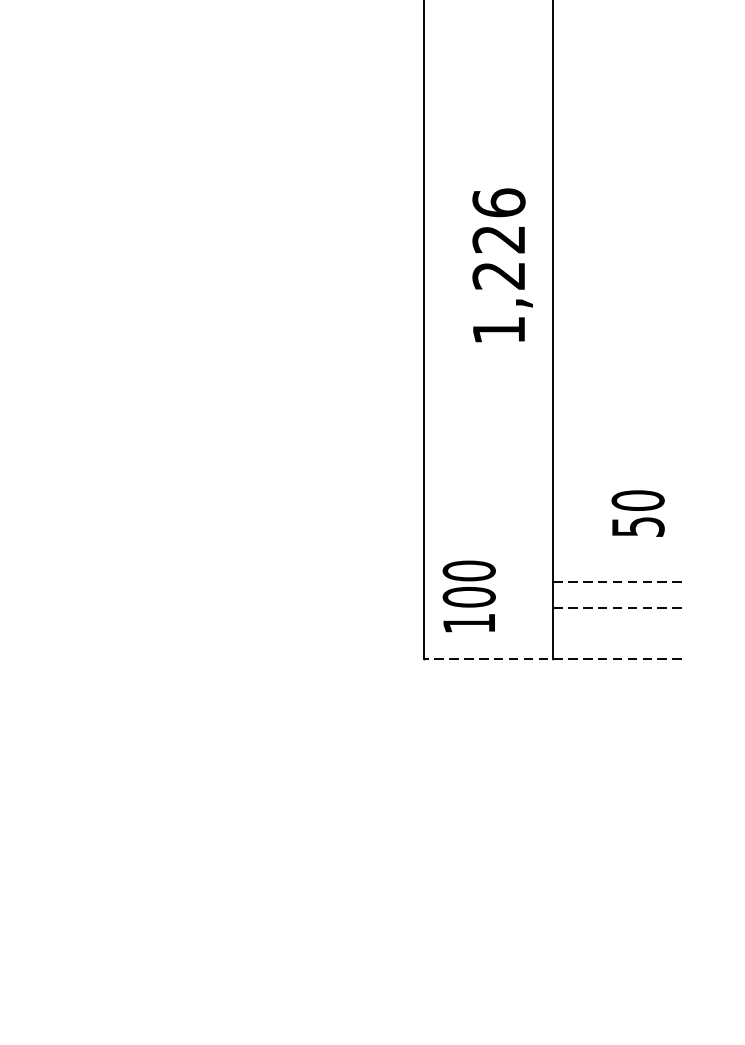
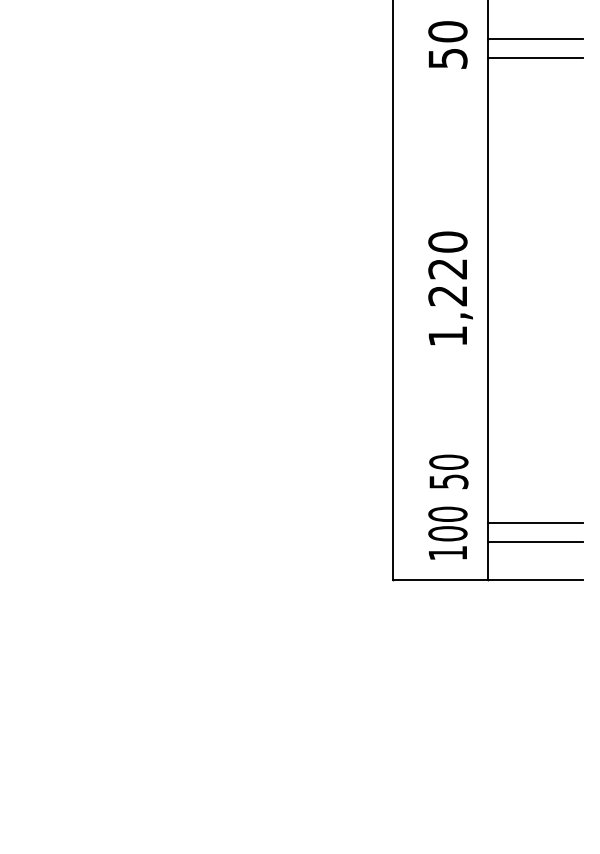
text: (498, 202) -> (447, 241), 1,226 -> 1,220
text: (637, 513) -> (448, 471), moved
line: (617, 582) -> (535, 522), dashed -> solid
text: (468, 595) -> (447, 532), moved
line: (617, 607) -> (535, 541), dashed -> solid
line: (552, 659) -> (487, 579), dashed -> solid

